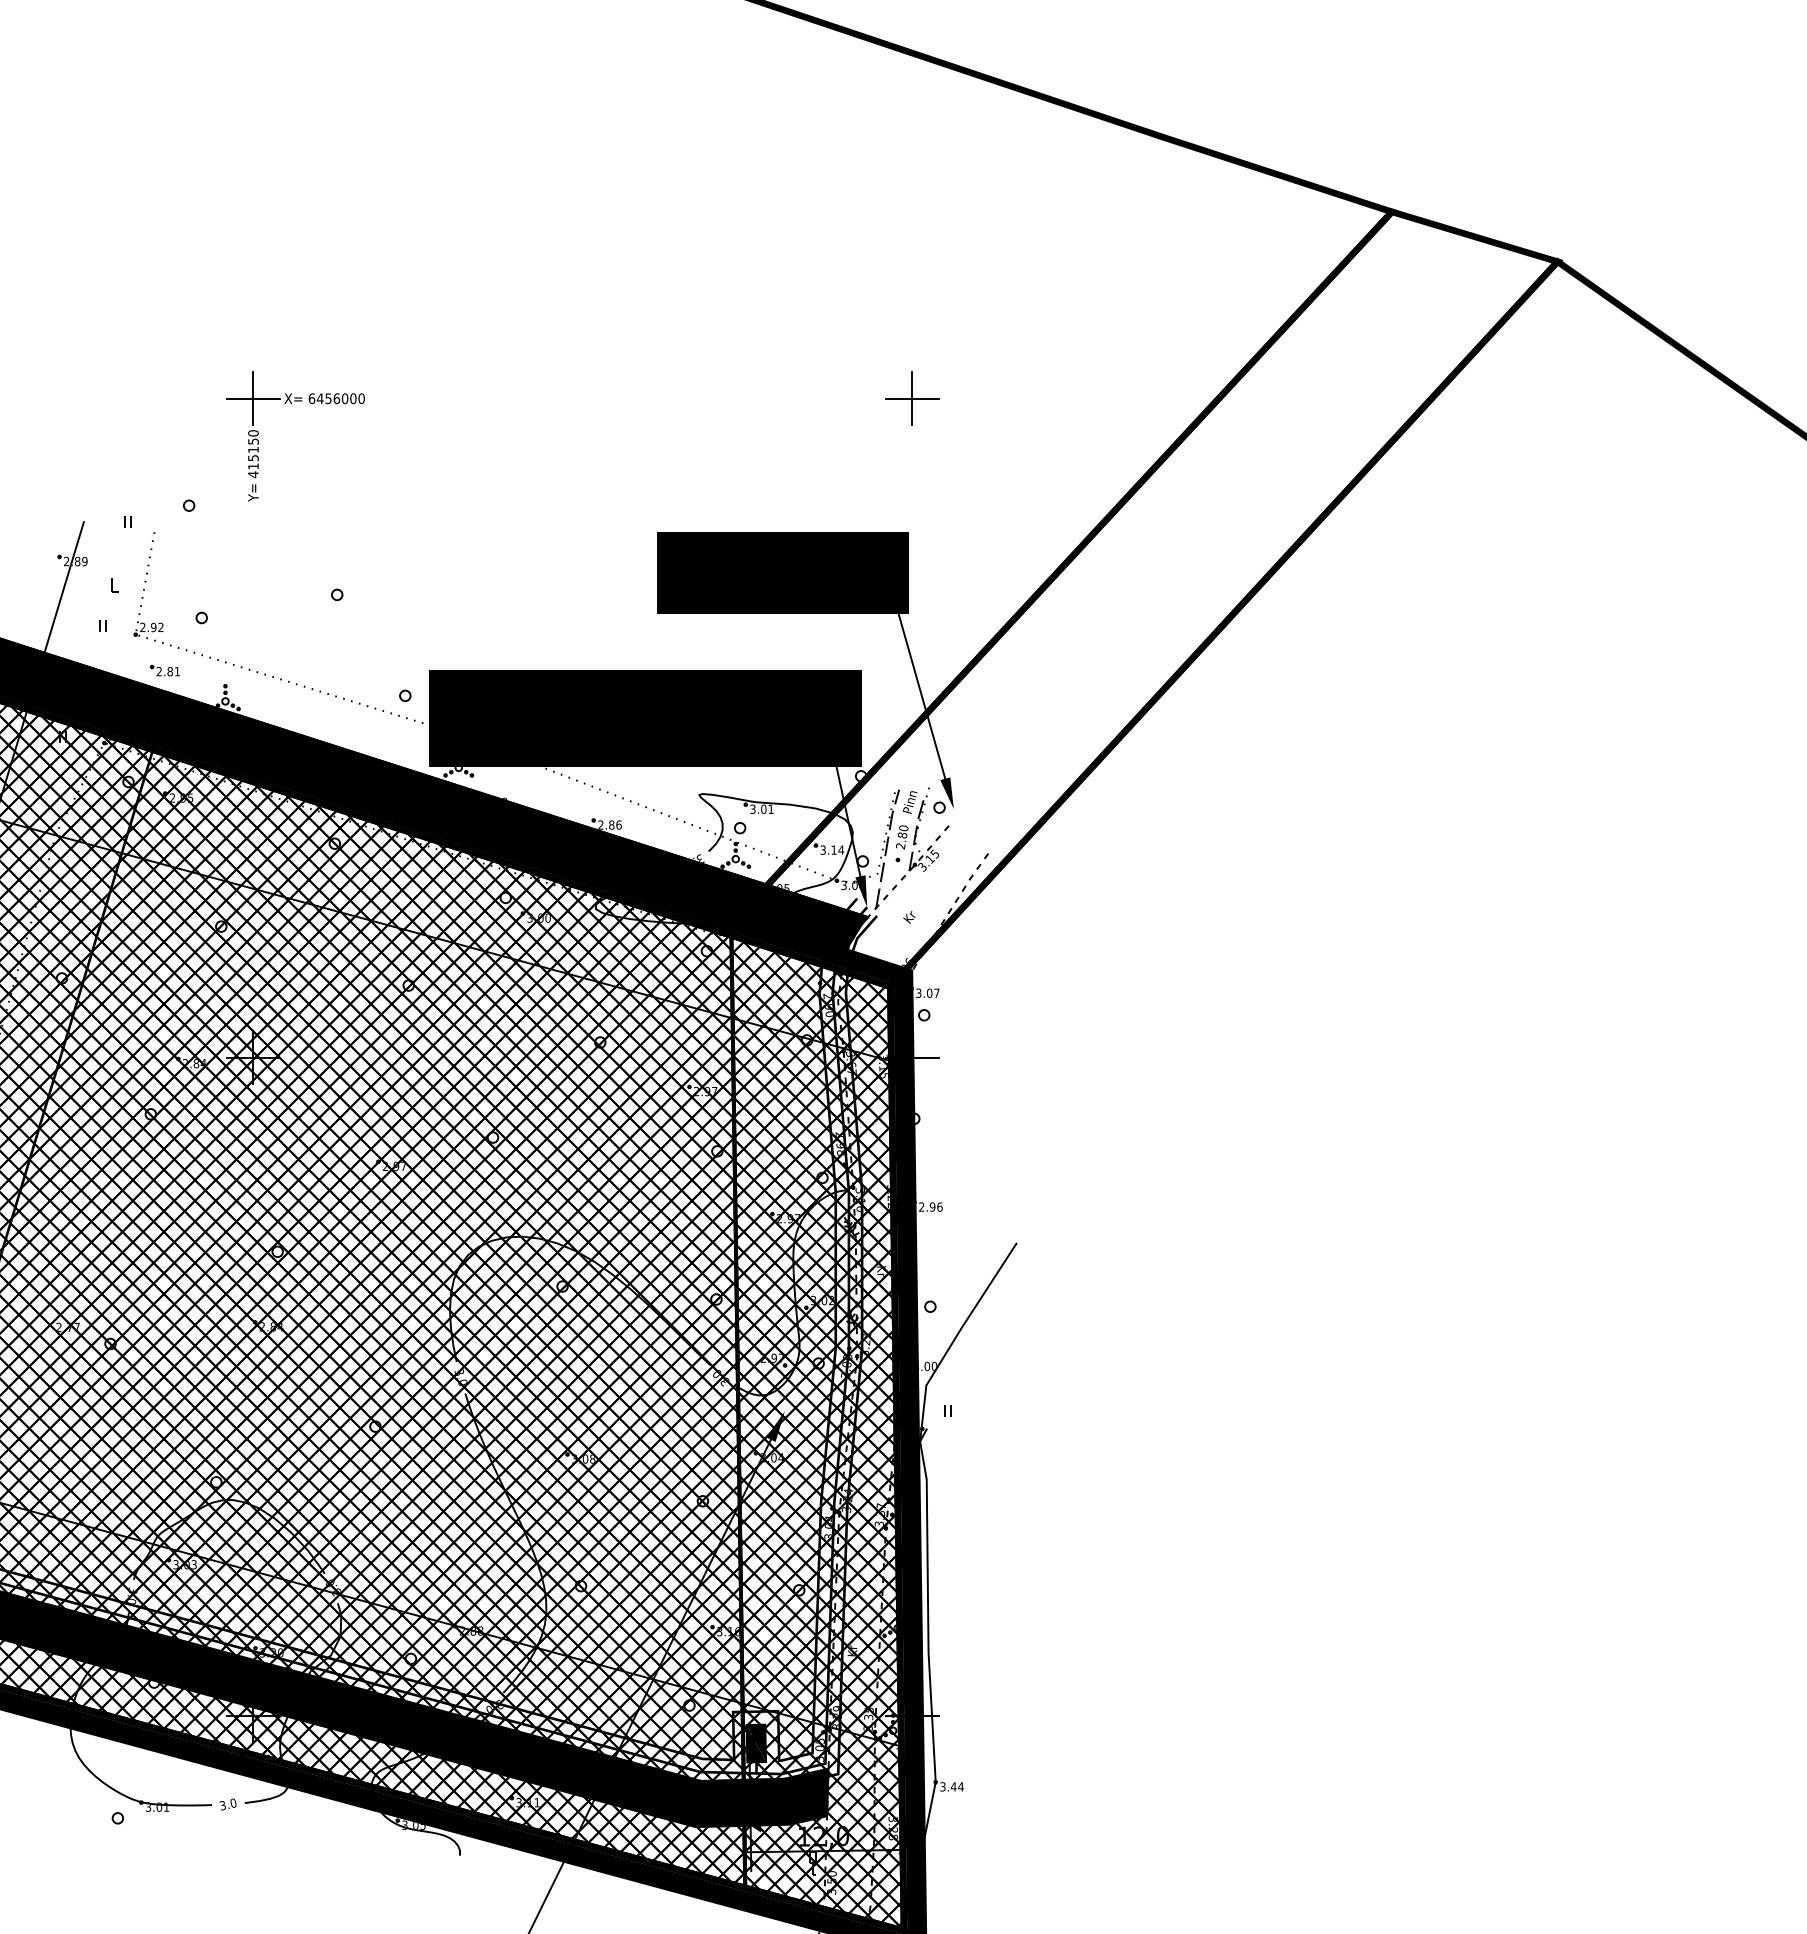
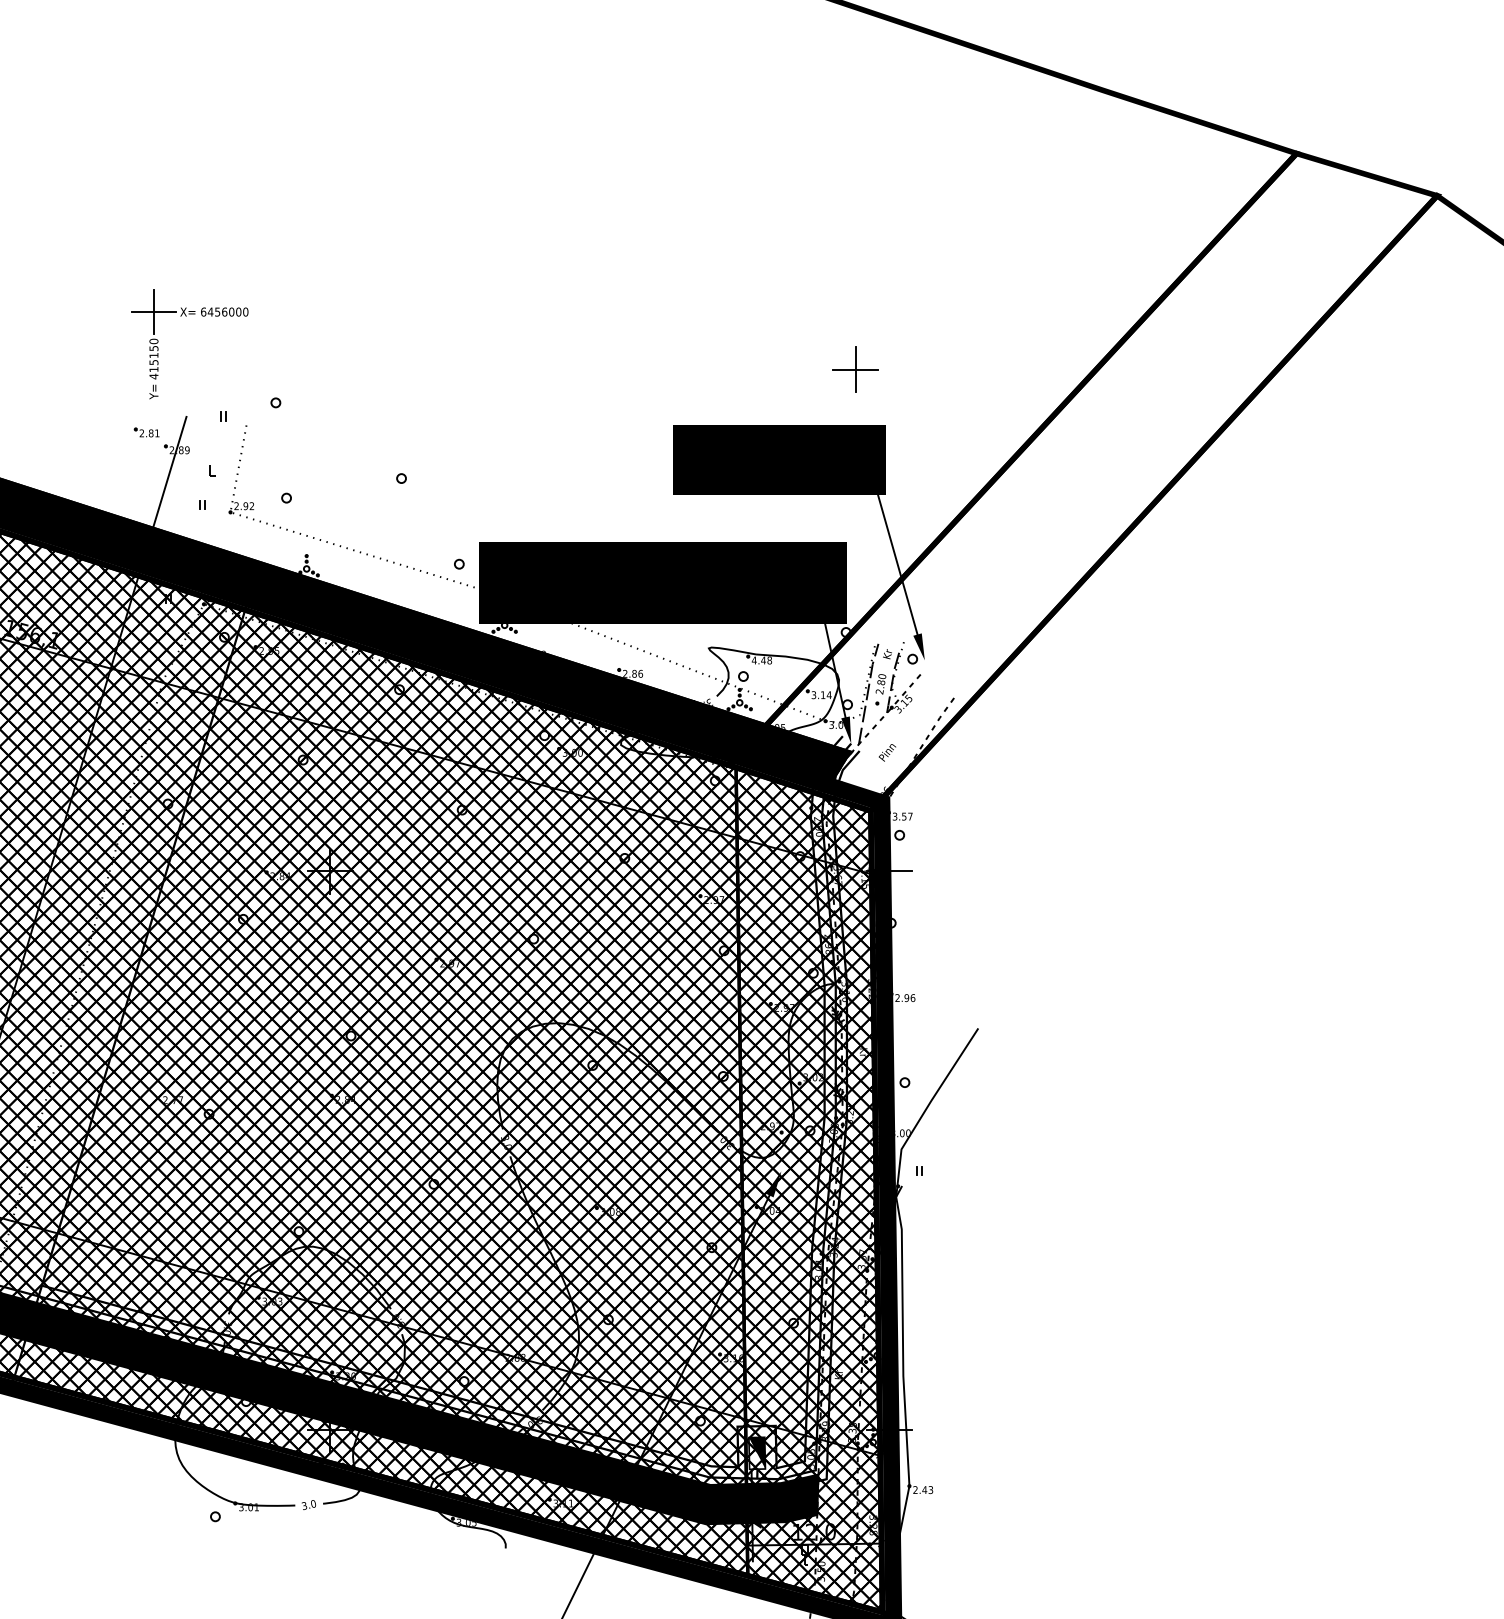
part: (912, 398) -> (855, 369), moved
part: (292, 403) -> (187, 316), moved
part: (164, 670) -> (146, 432), moved
text: (909, 802) -> (887, 654), Pinn -> Kr
text: (761, 809) -> (761, 660), 3.01 -> 4.48
text: (909, 917) -> (887, 752), Kr -> Pinn
text: (929, 992) -> (904, 815), 3.07 -> 3.57
fill: (756, 1743) -> (757, 1453), removed
text: (951, 1786) -> (922, 1489), 3.44 -> 2.43

